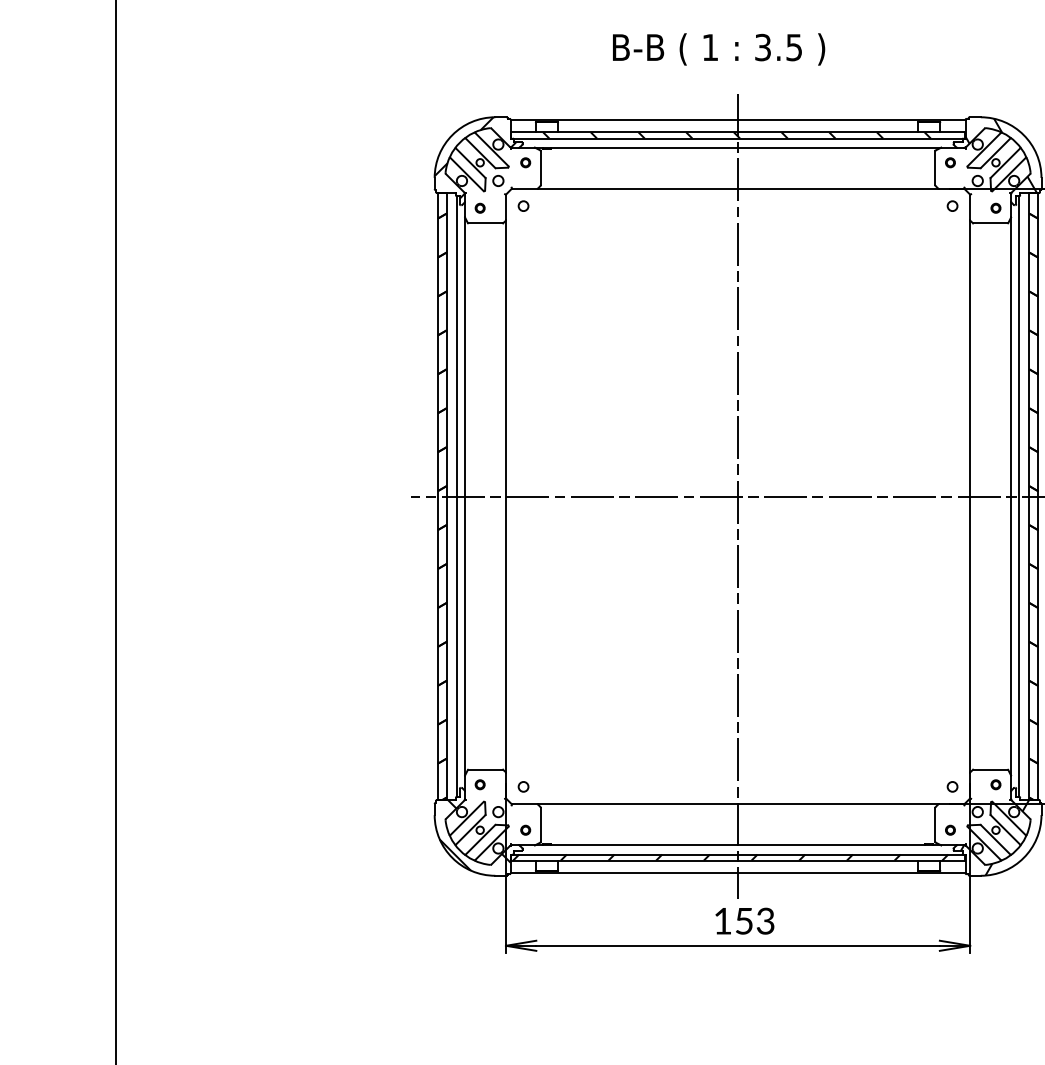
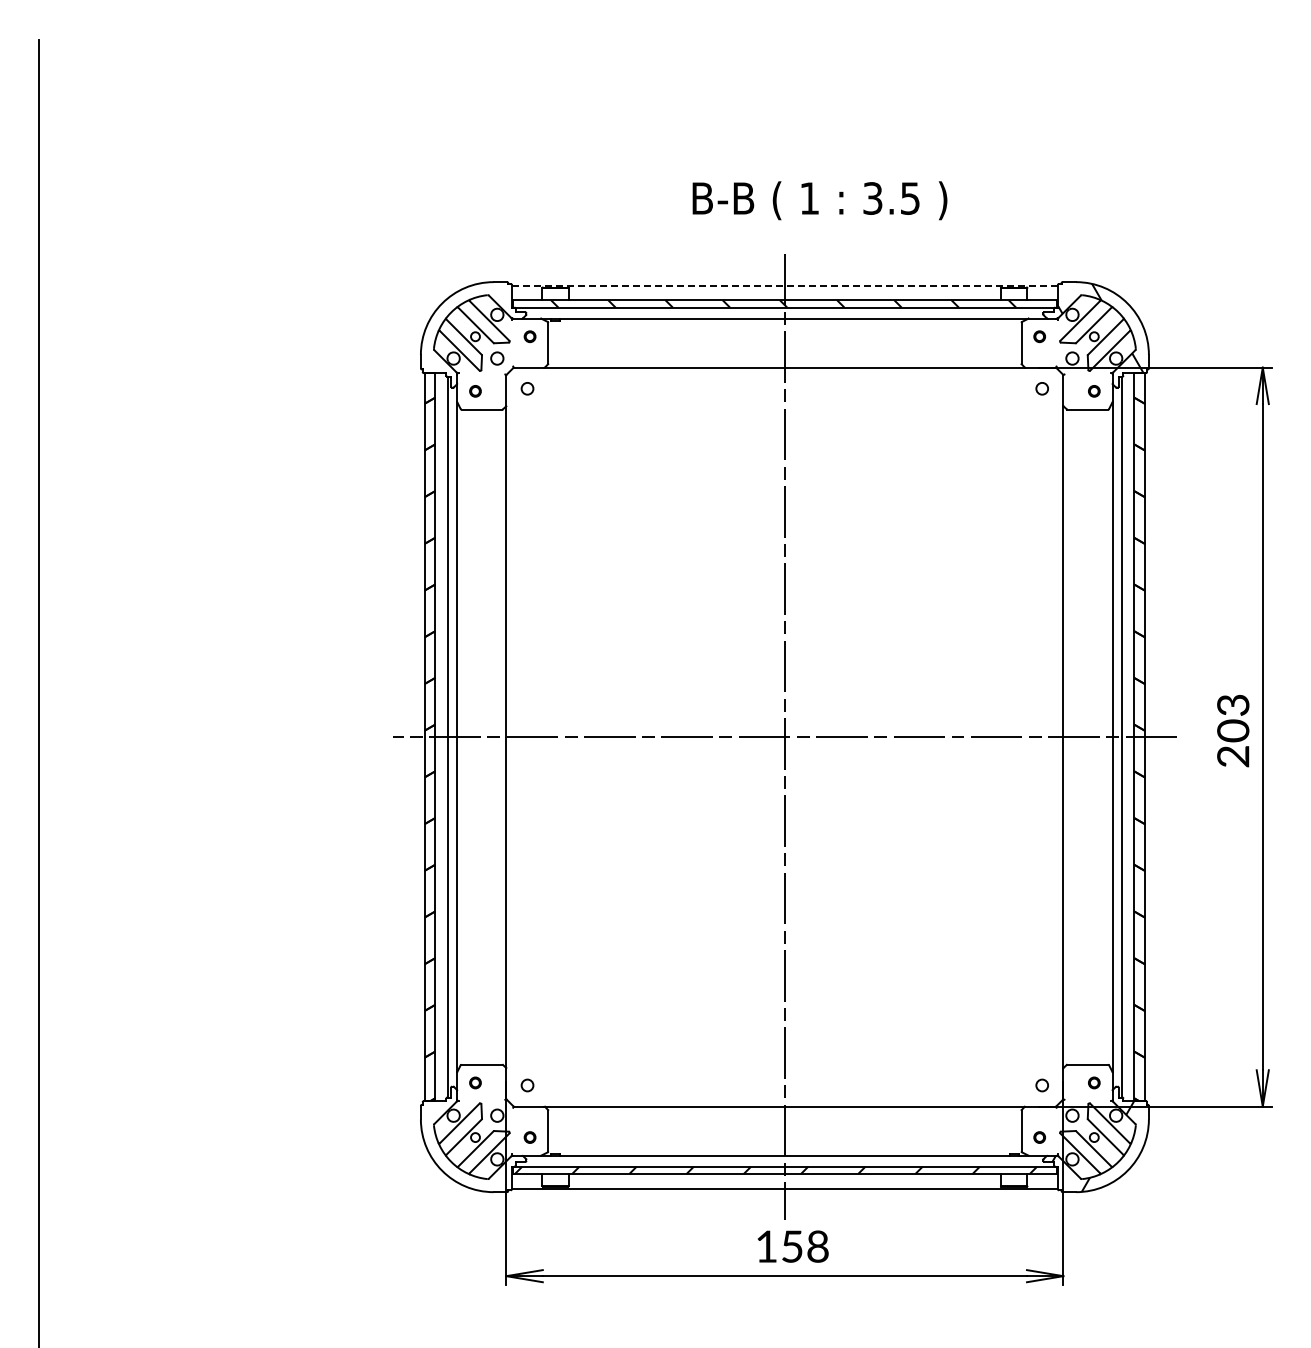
text: (718, 49) -> (819, 200), moved
line: (737, 120) -> (784, 285), solid -> dashed
hatch: (475, 157) -> (469, 330), removed
hatch: (475, 835) -> (469, 1143), removed
text: (765, 921) -> (817, 1246), 153 -> 158

